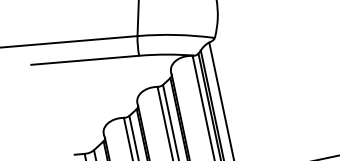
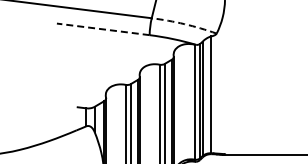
arc: (176, 35) -> (184, 24), solid -> dashed
line: (85, 60) -> (103, 29), solid -> dashed

